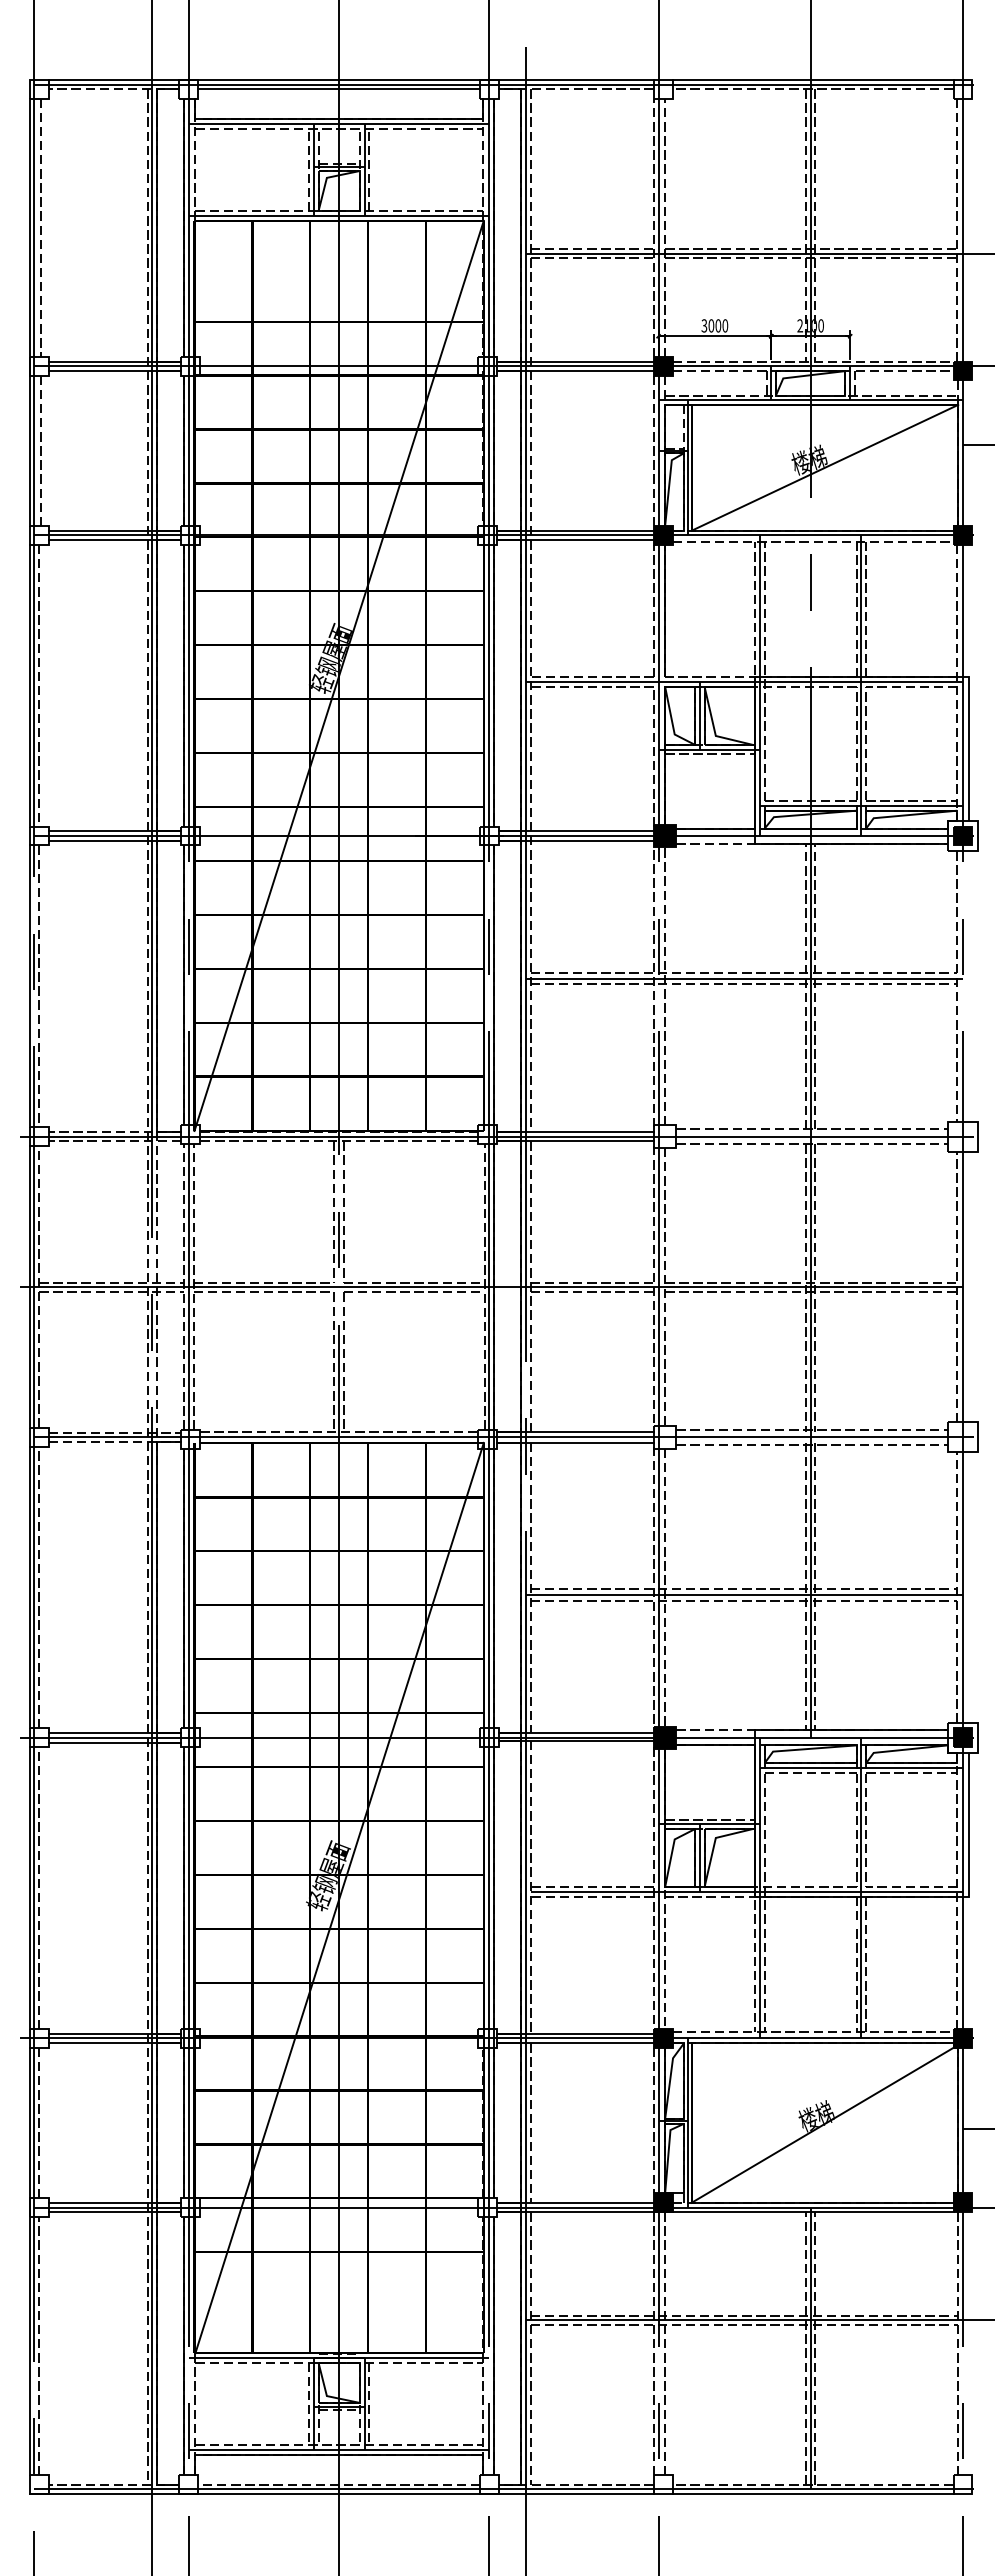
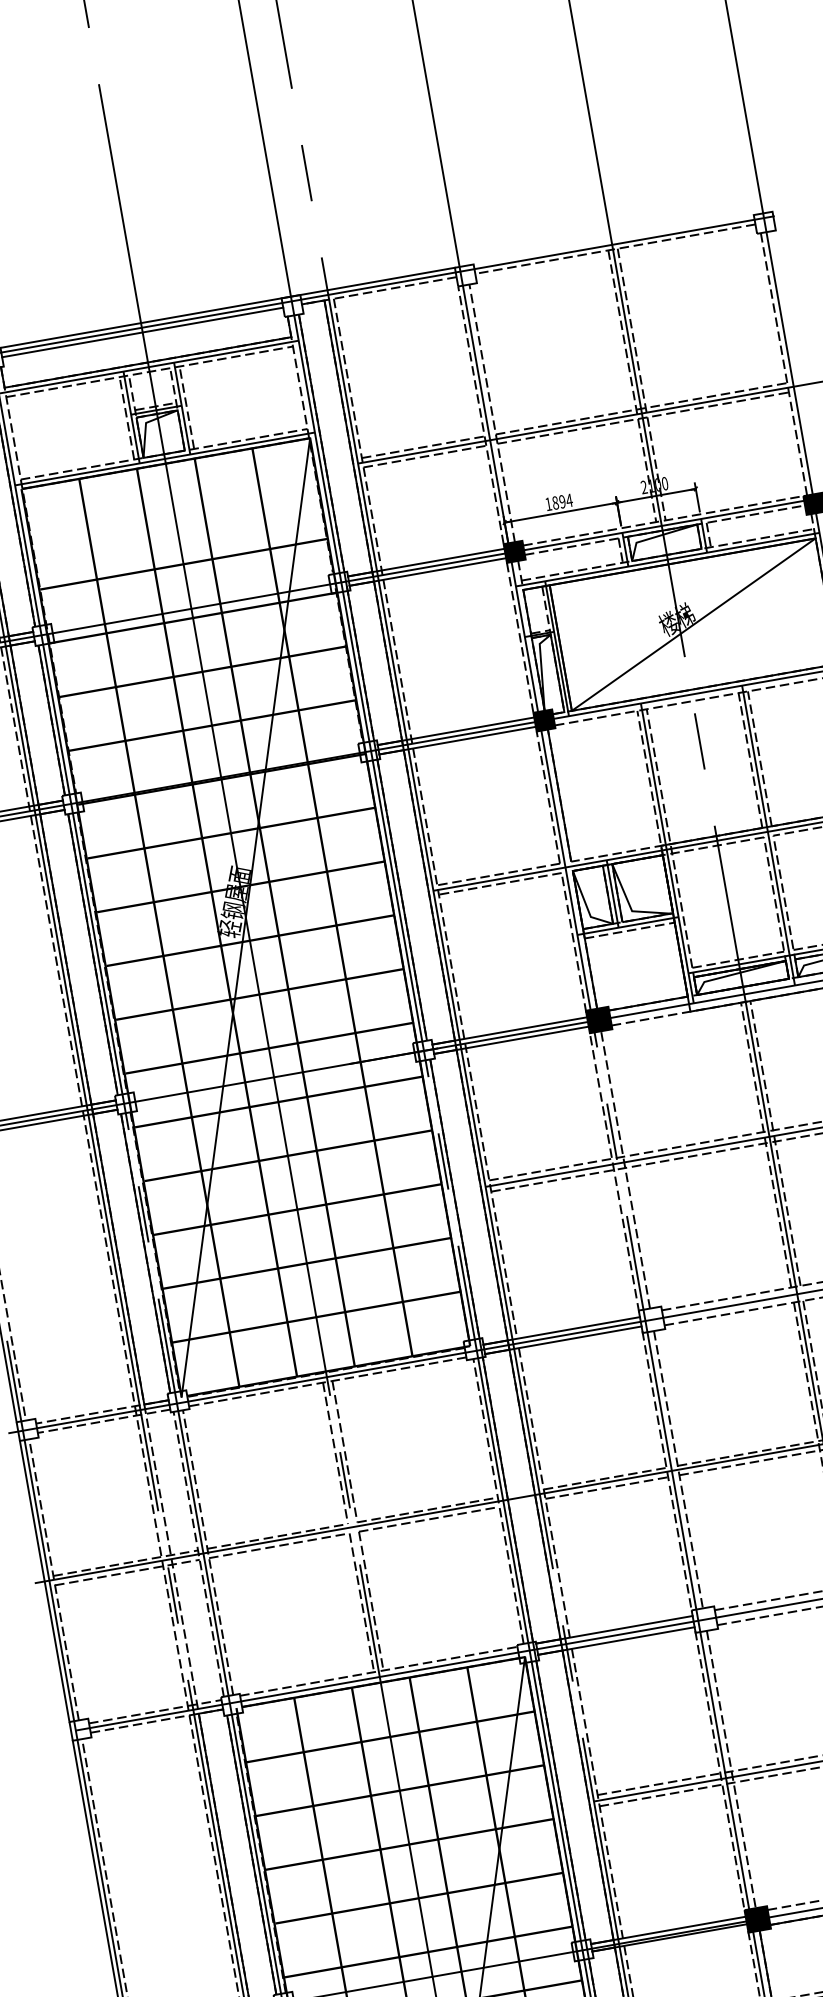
line: (812, 79) -> (613, 239), removed
text: (714, 325) -> (558, 502), 3000 -> 1894

